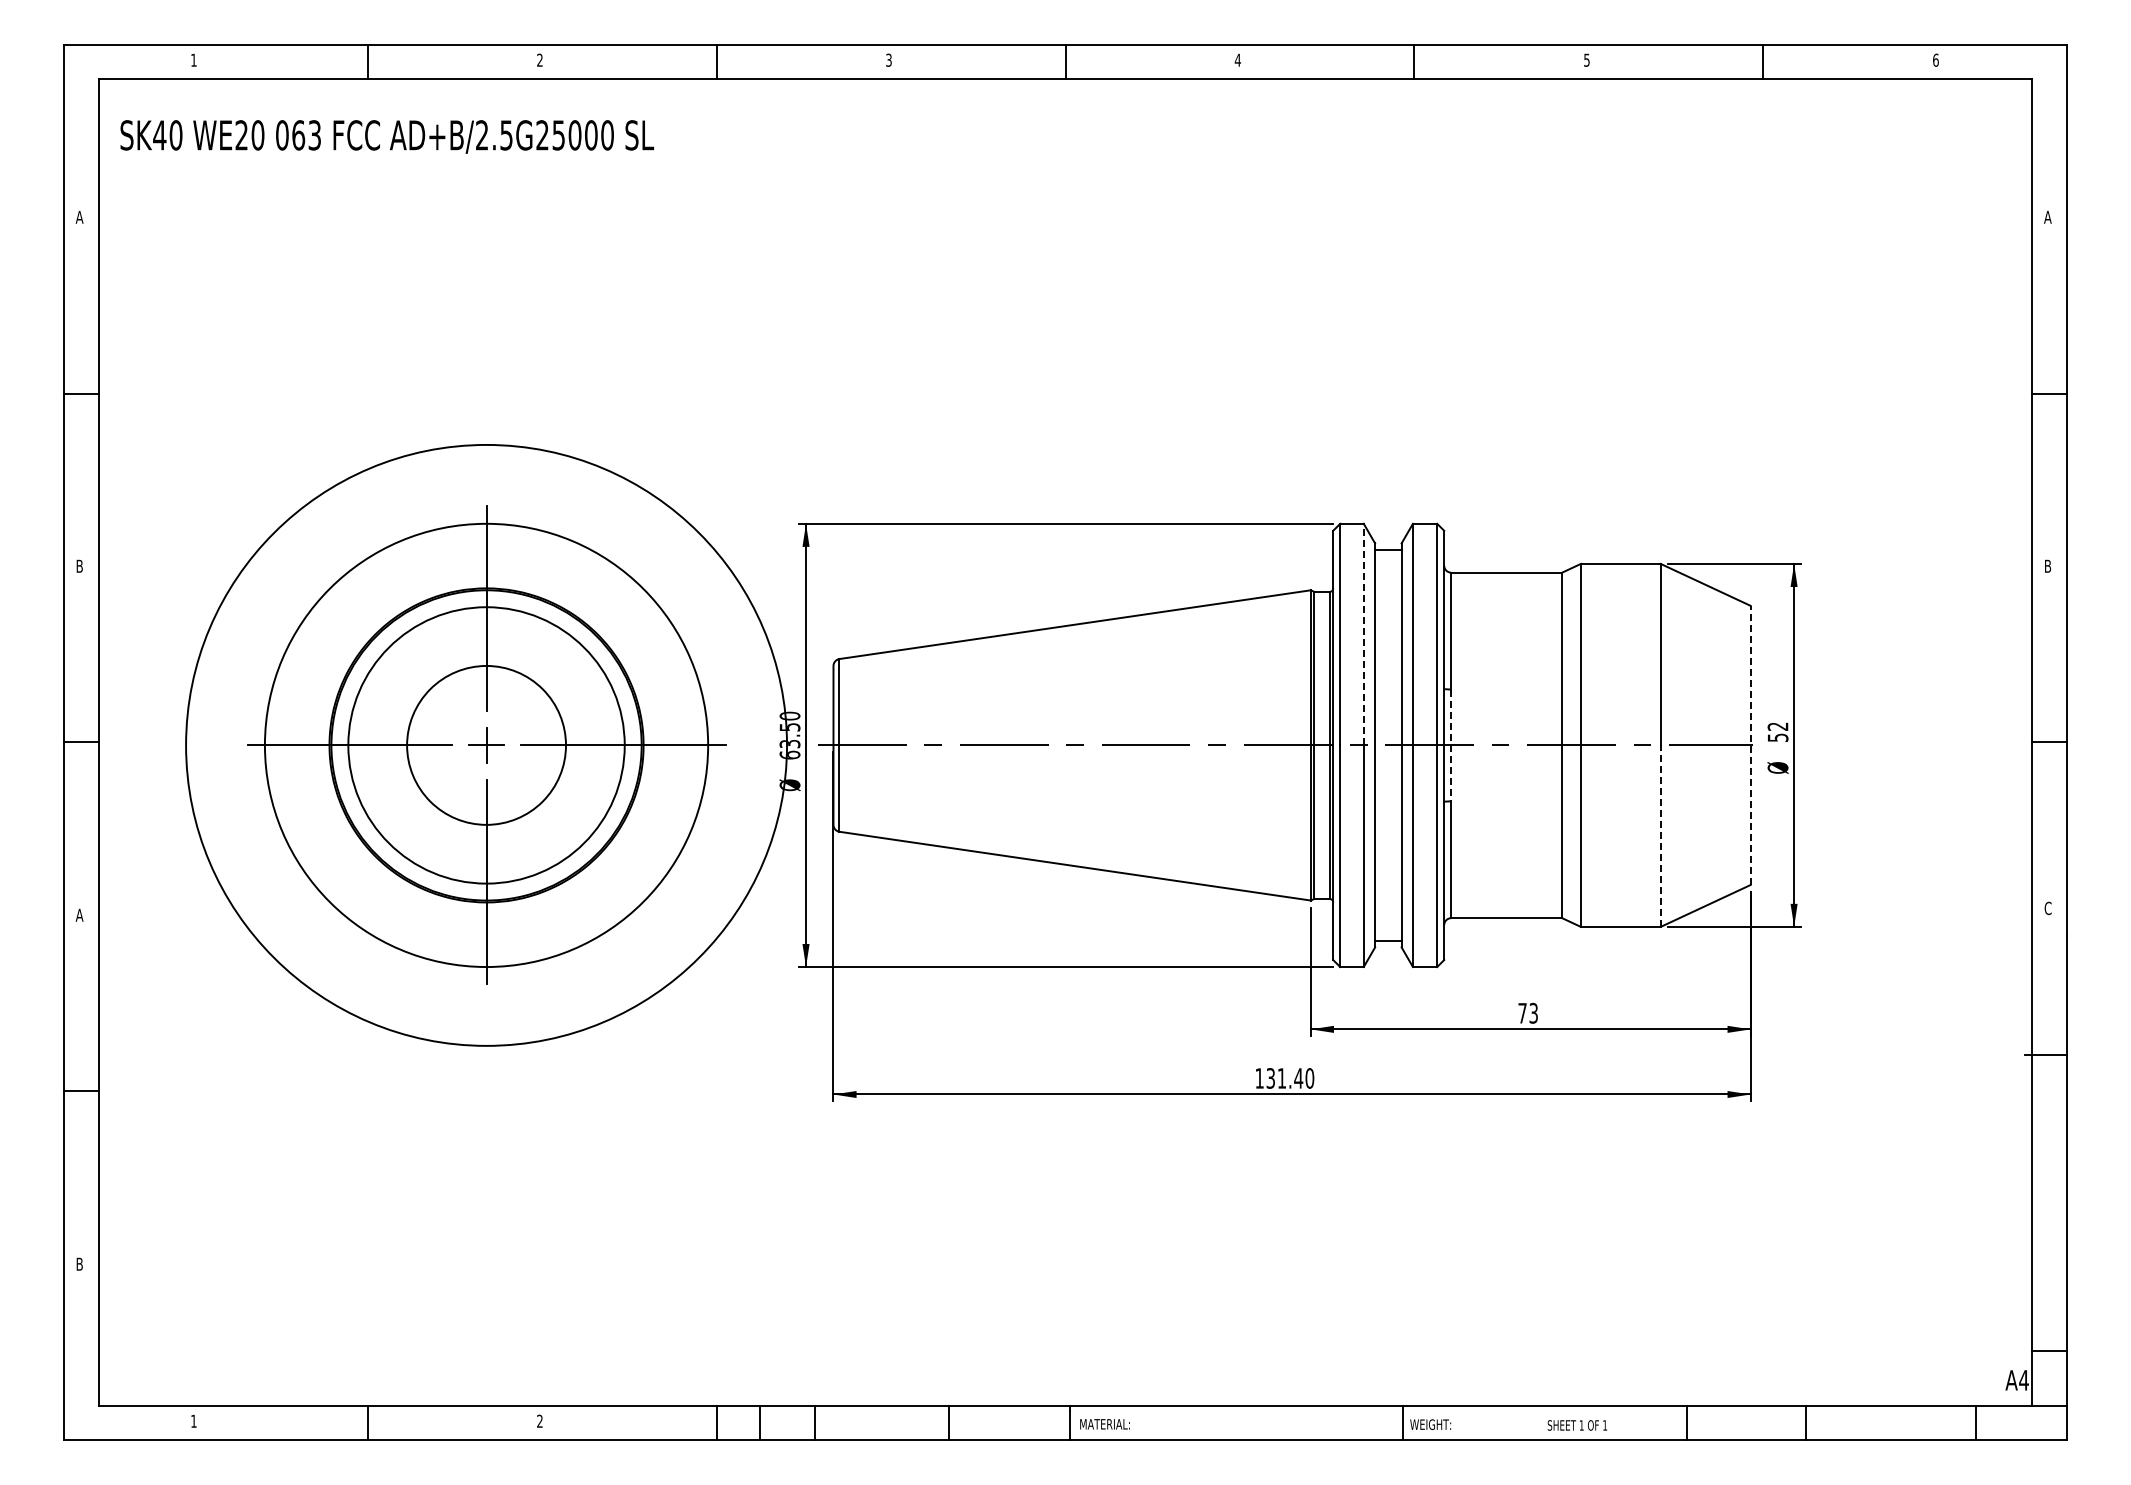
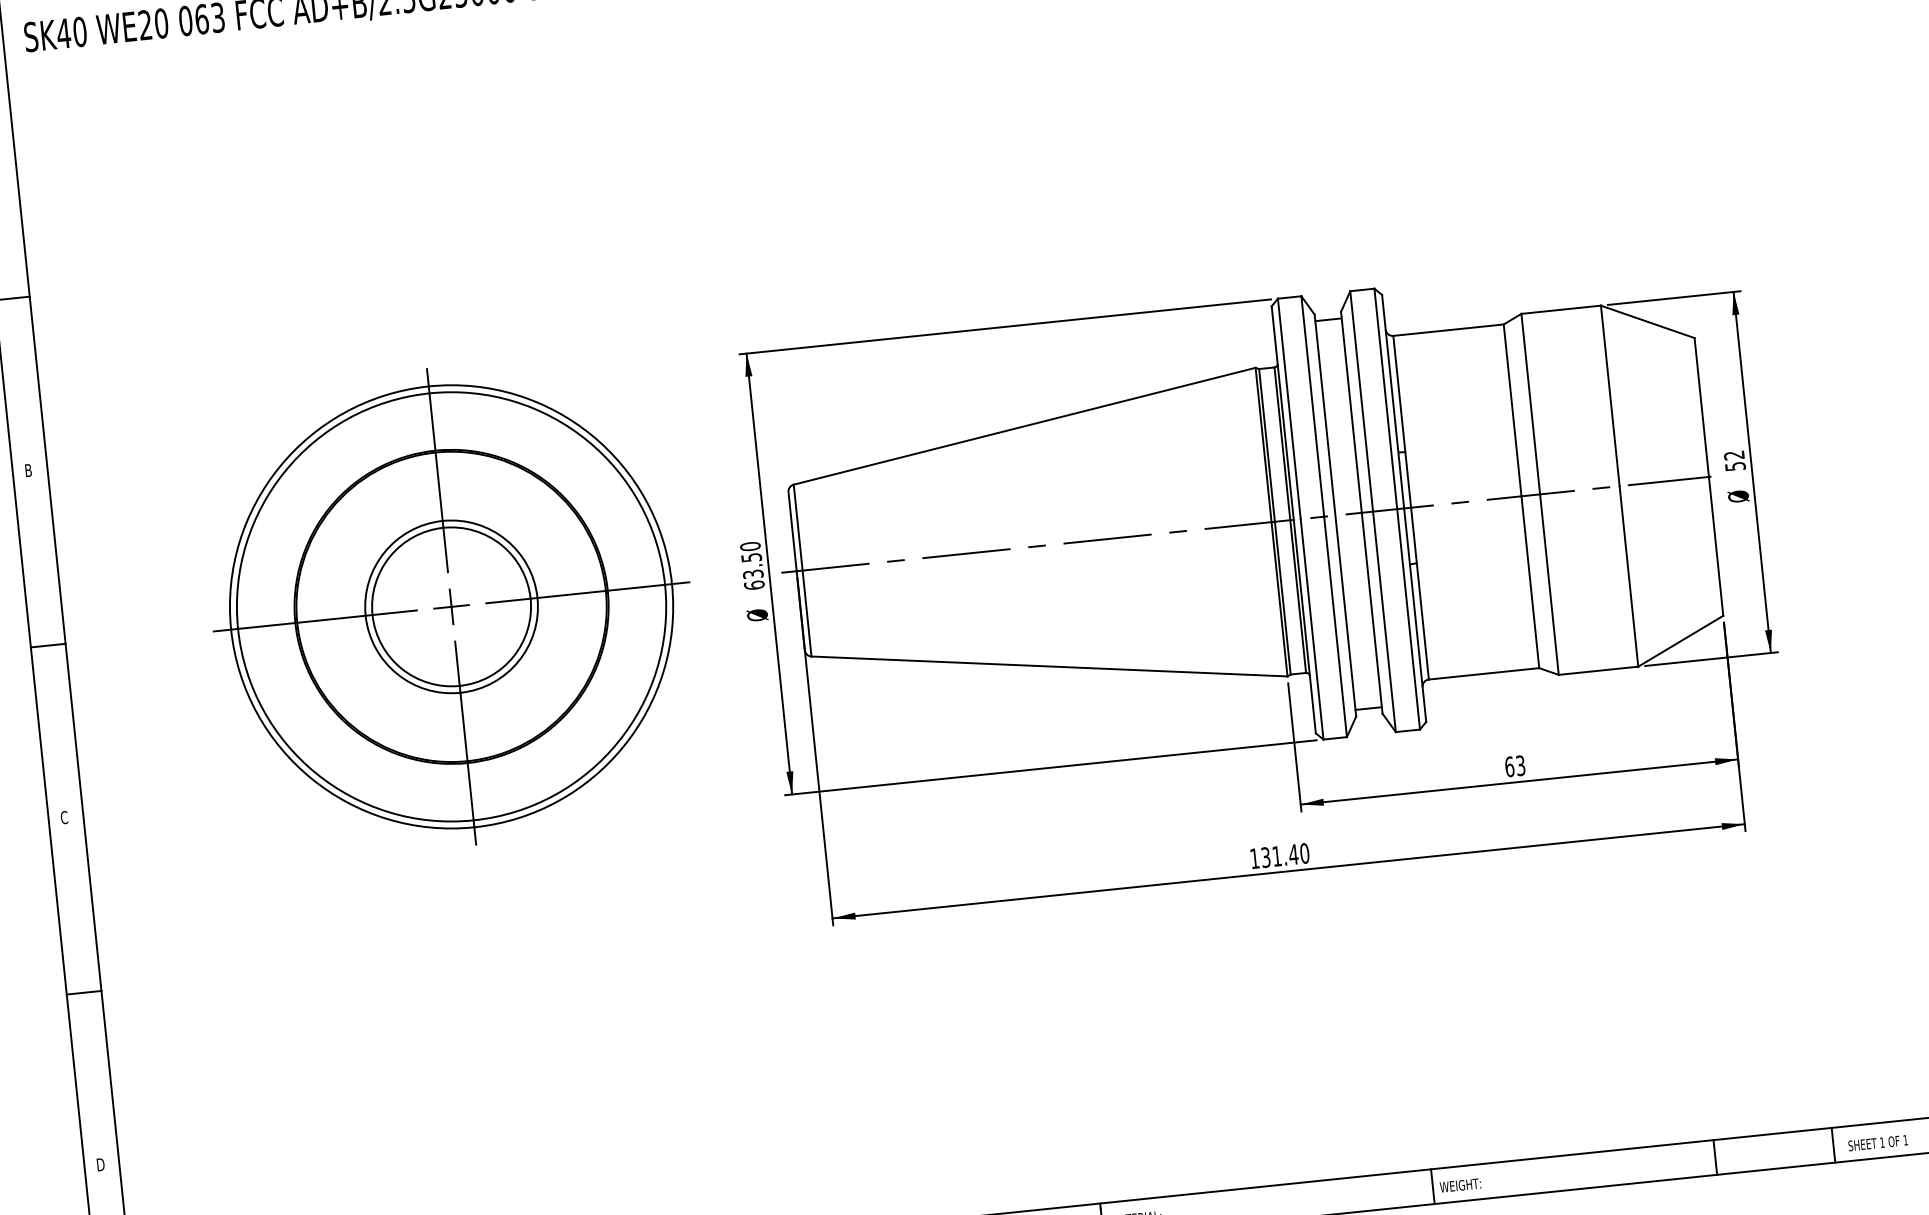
line: (1363, 634) -> (1312, 406), dashed -> solid
circle: (486, 745) -> (451, 606), size x0.62
circle: (486, 745) -> (451, 606), size x0.71
line: (1451, 745) -> (1411, 507), dashed -> solid
line: (1750, 745) -> (1708, 477), dashed -> solid
line: (1660, 836) -> (1628, 576), dashed -> solid
text: (79, 914) -> (64, 816), A -> C
text: (1522, 1012) -> (1509, 766), 73 -> 63
text: (80, 1264) -> (101, 1164), B -> D
text: (1576, 1425) -> (1877, 1143), moved

